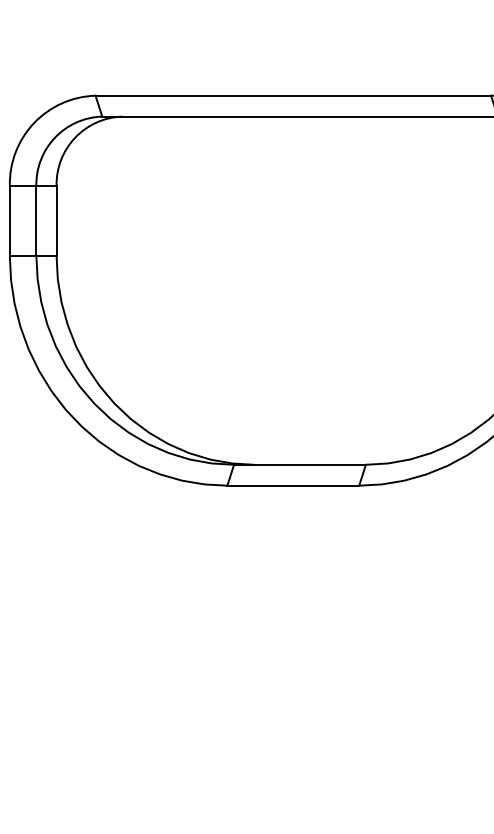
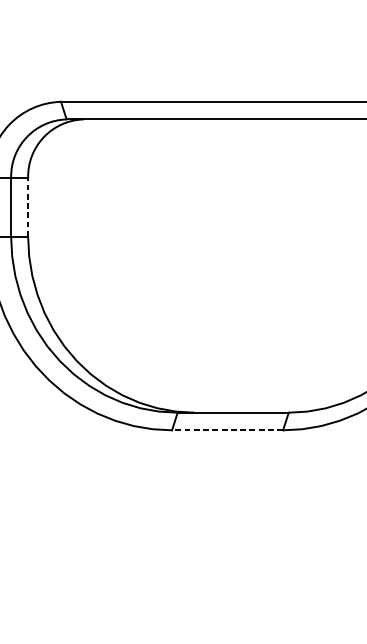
line: (56, 221) -> (28, 207), solid -> dashed
line: (293, 485) -> (227, 430), solid -> dashed

